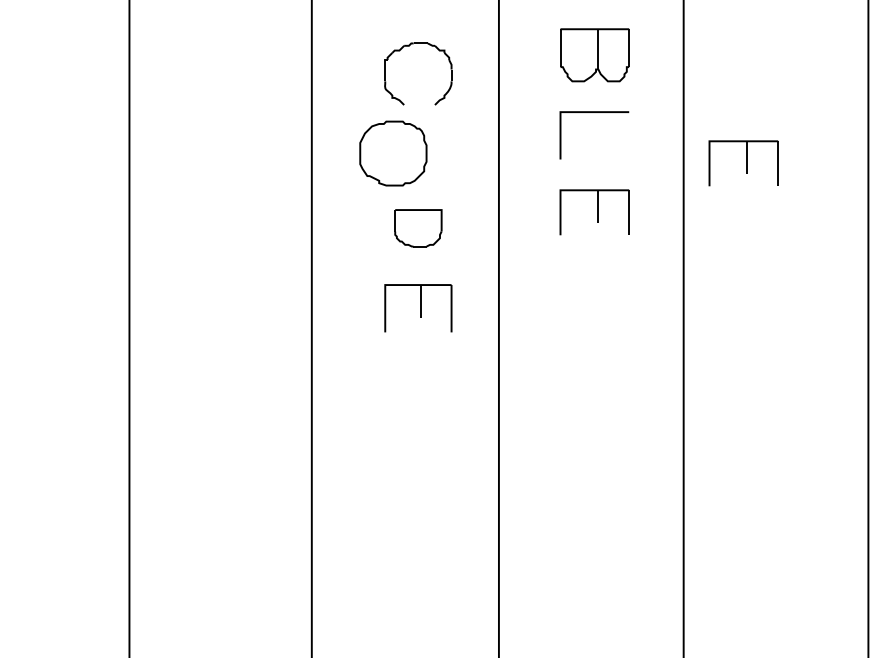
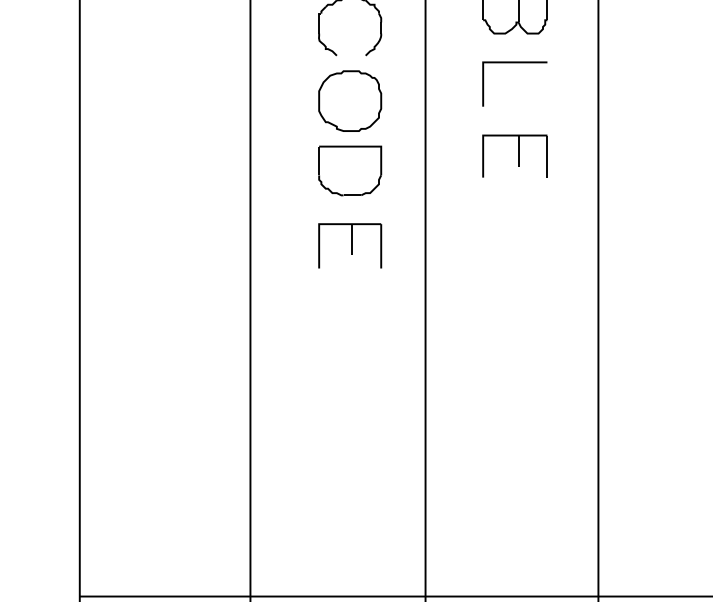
part: (393, 153) -> (350, 101), moved
part: (743, 163) -> (654, 110), removed
part: (418, 228) -> (350, 171), size x1.43

